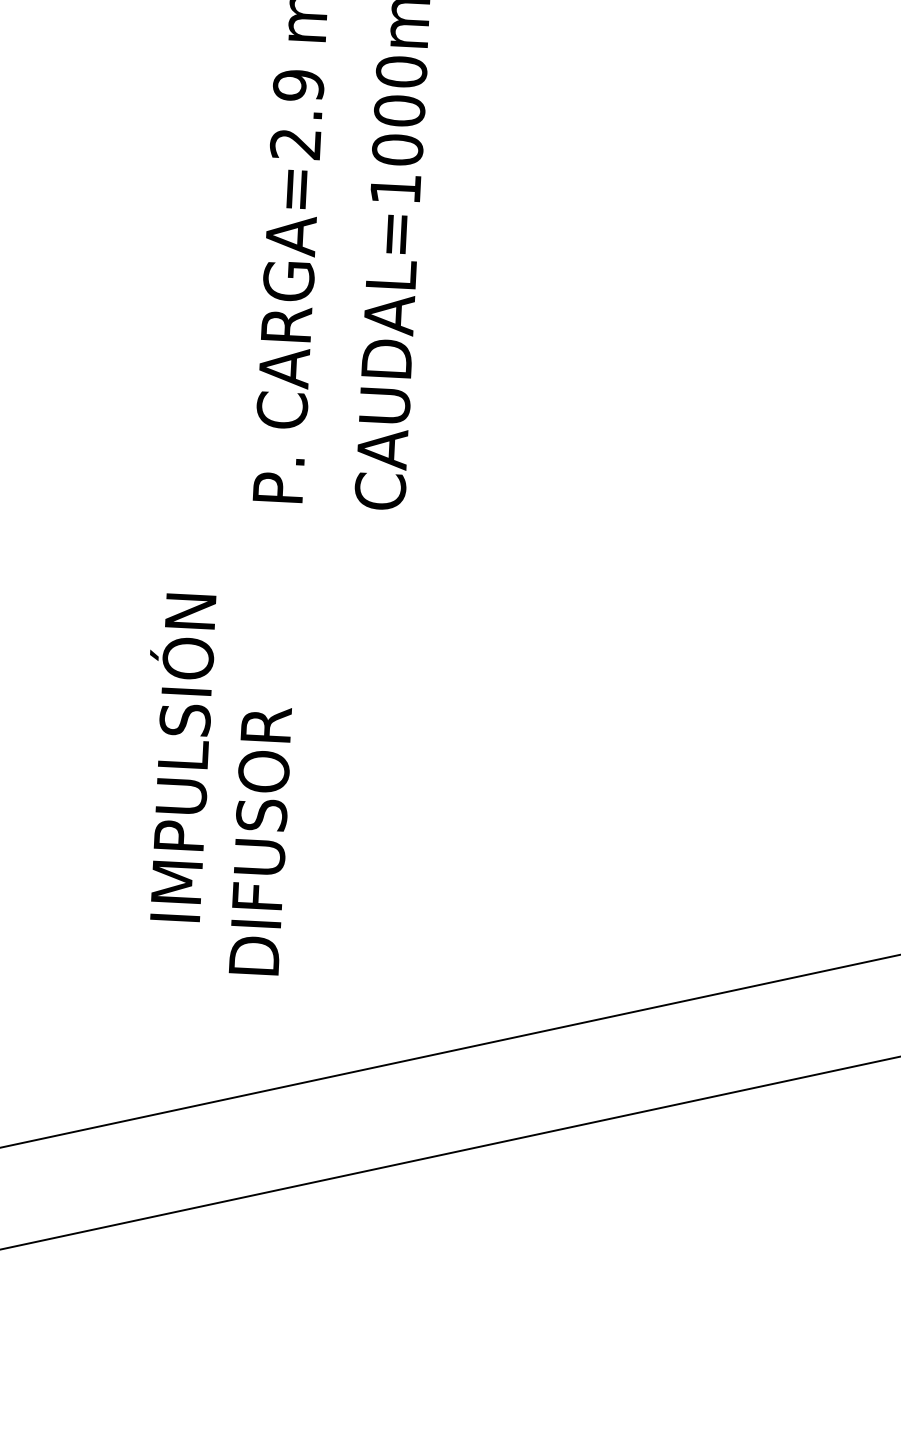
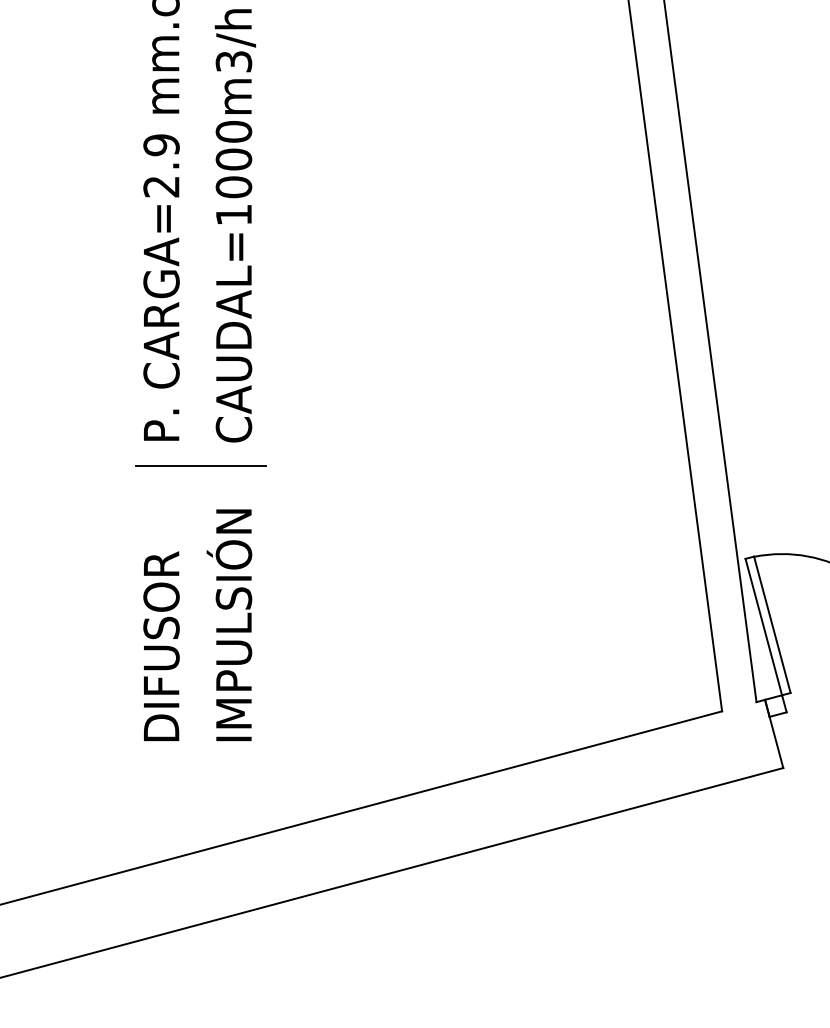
line: (330, 539) -> (200, 465), added
text: (176, 757) -> (229, 625), moved
text: (260, 841) -> (161, 646), moved

